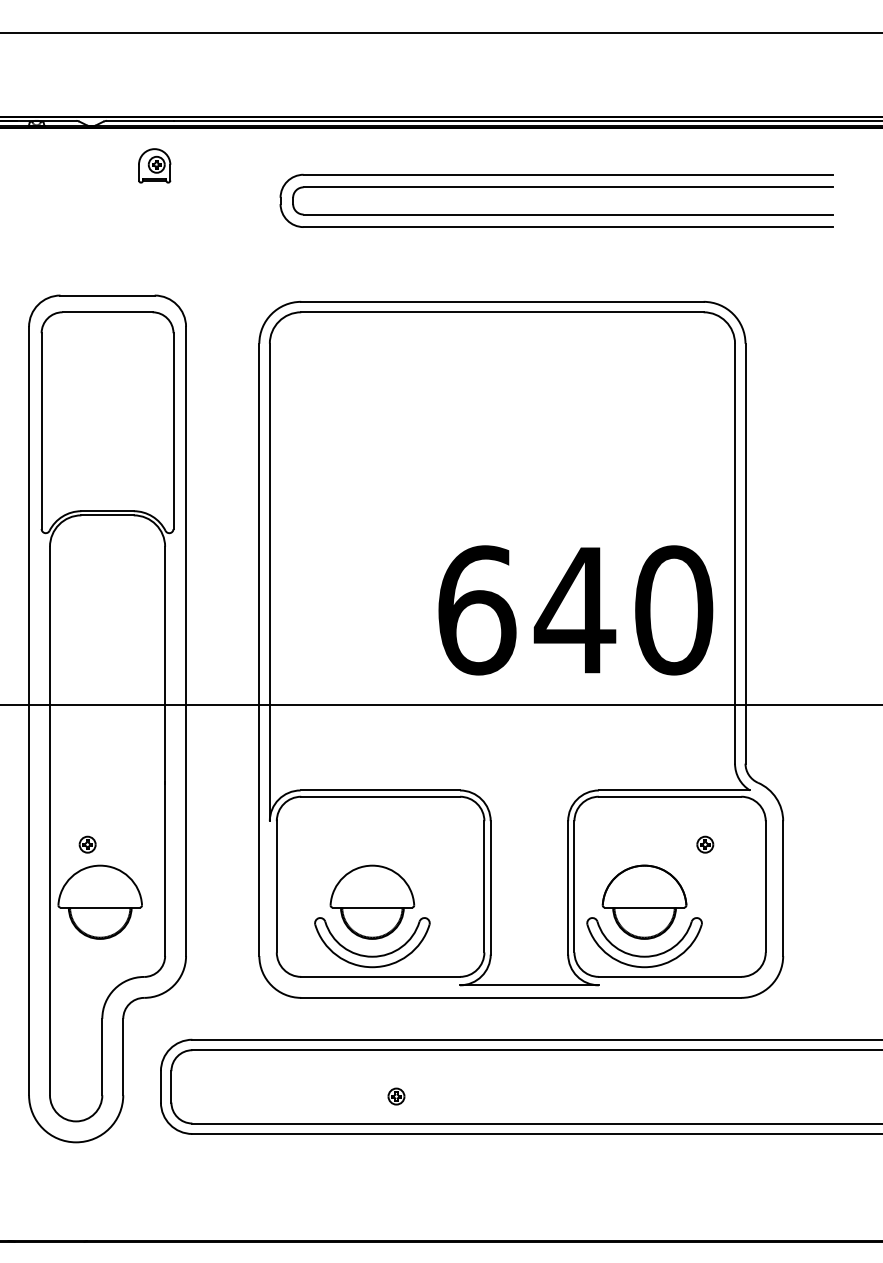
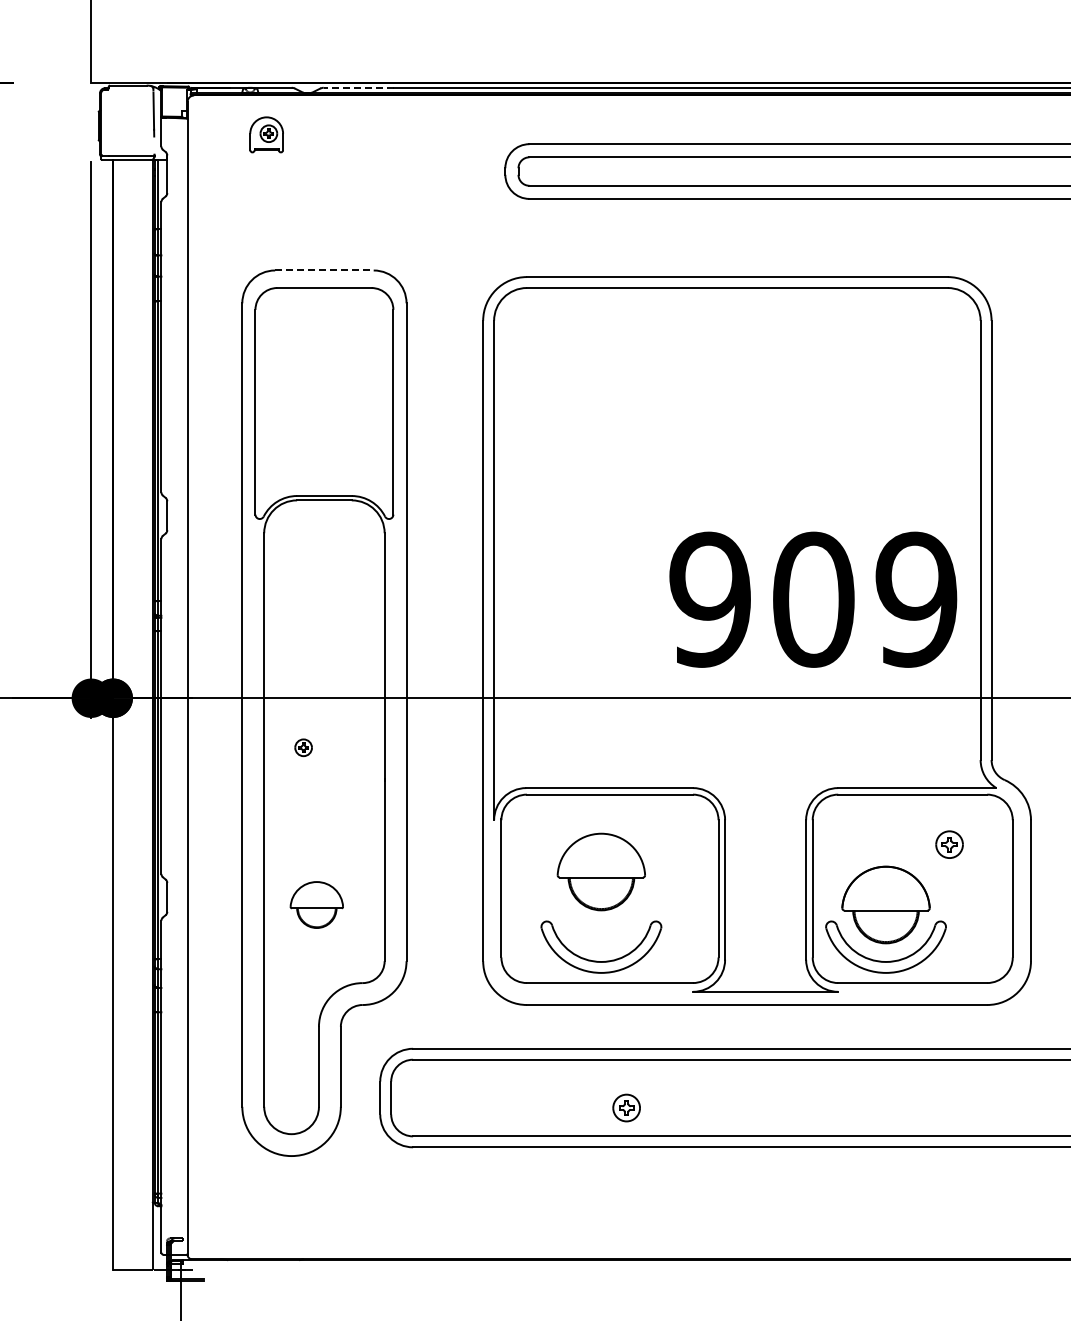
line: (140, 120) -> (358, 87), solid -> dashed
part: (154, 165) -> (266, 134), moved
line: (107, 295) -> (324, 270), solid -> dashed
text: (575, 610) -> (813, 599), 640 -> 909
part: (87, 844) -> (303, 747), moved
part: (705, 844) -> (949, 844), size x1.6
part: (99, 901) -> (316, 904), size x0.6
part: (371, 901) -> (600, 871), moved
part: (396, 1096) -> (626, 1108), size x1.6

